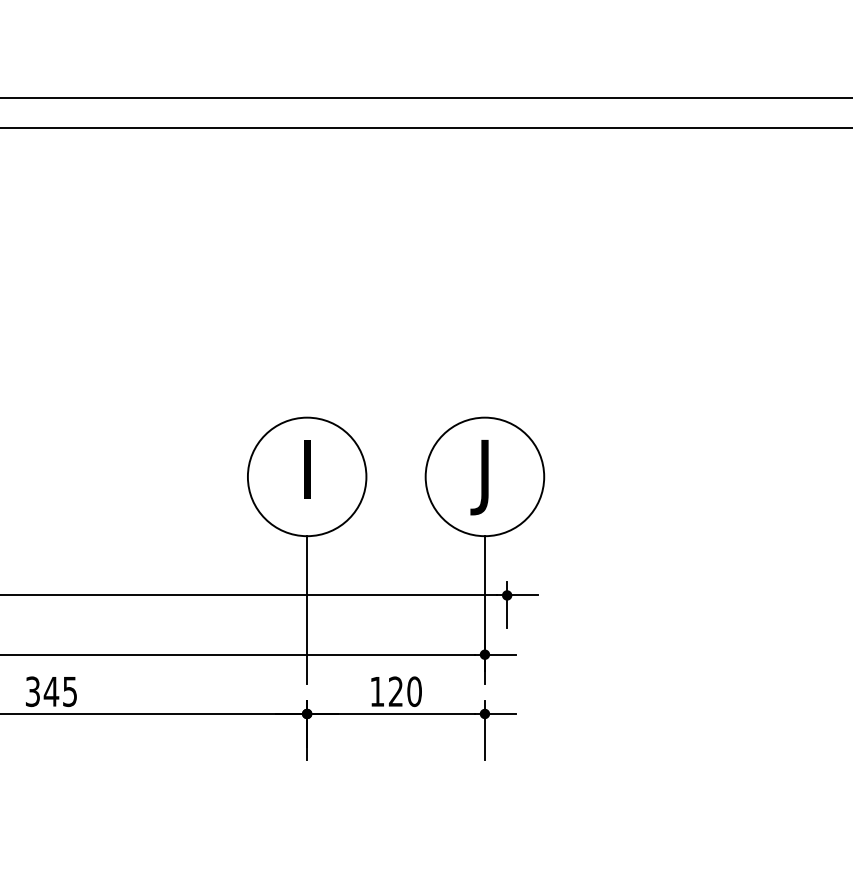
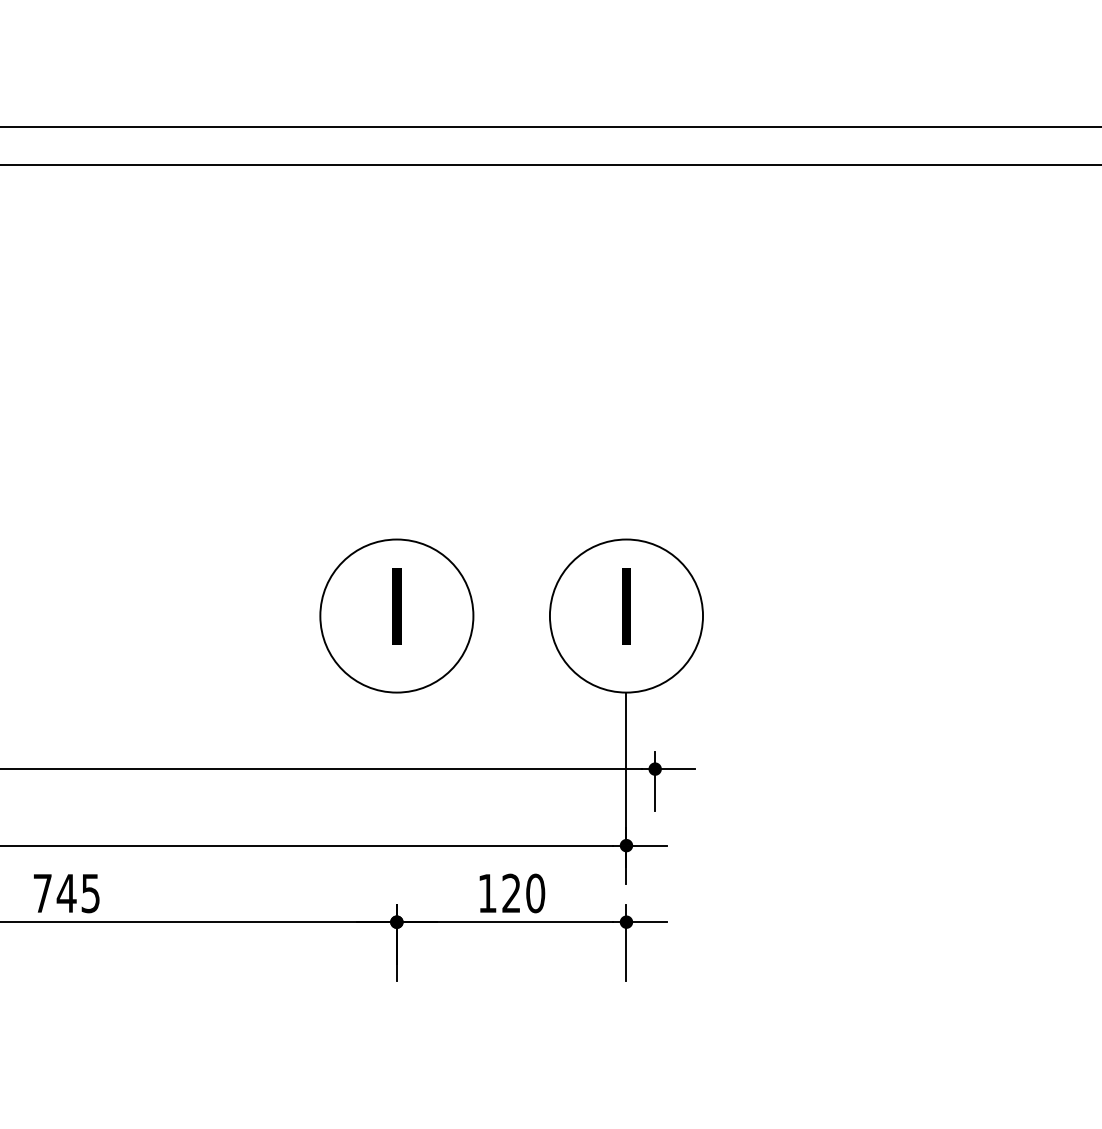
text: (479, 477) -> (619, 616), J -> I
line: (307, 610) -> (397, 788), removed
text: (32, 691) -> (42, 893), 345 -> 745

